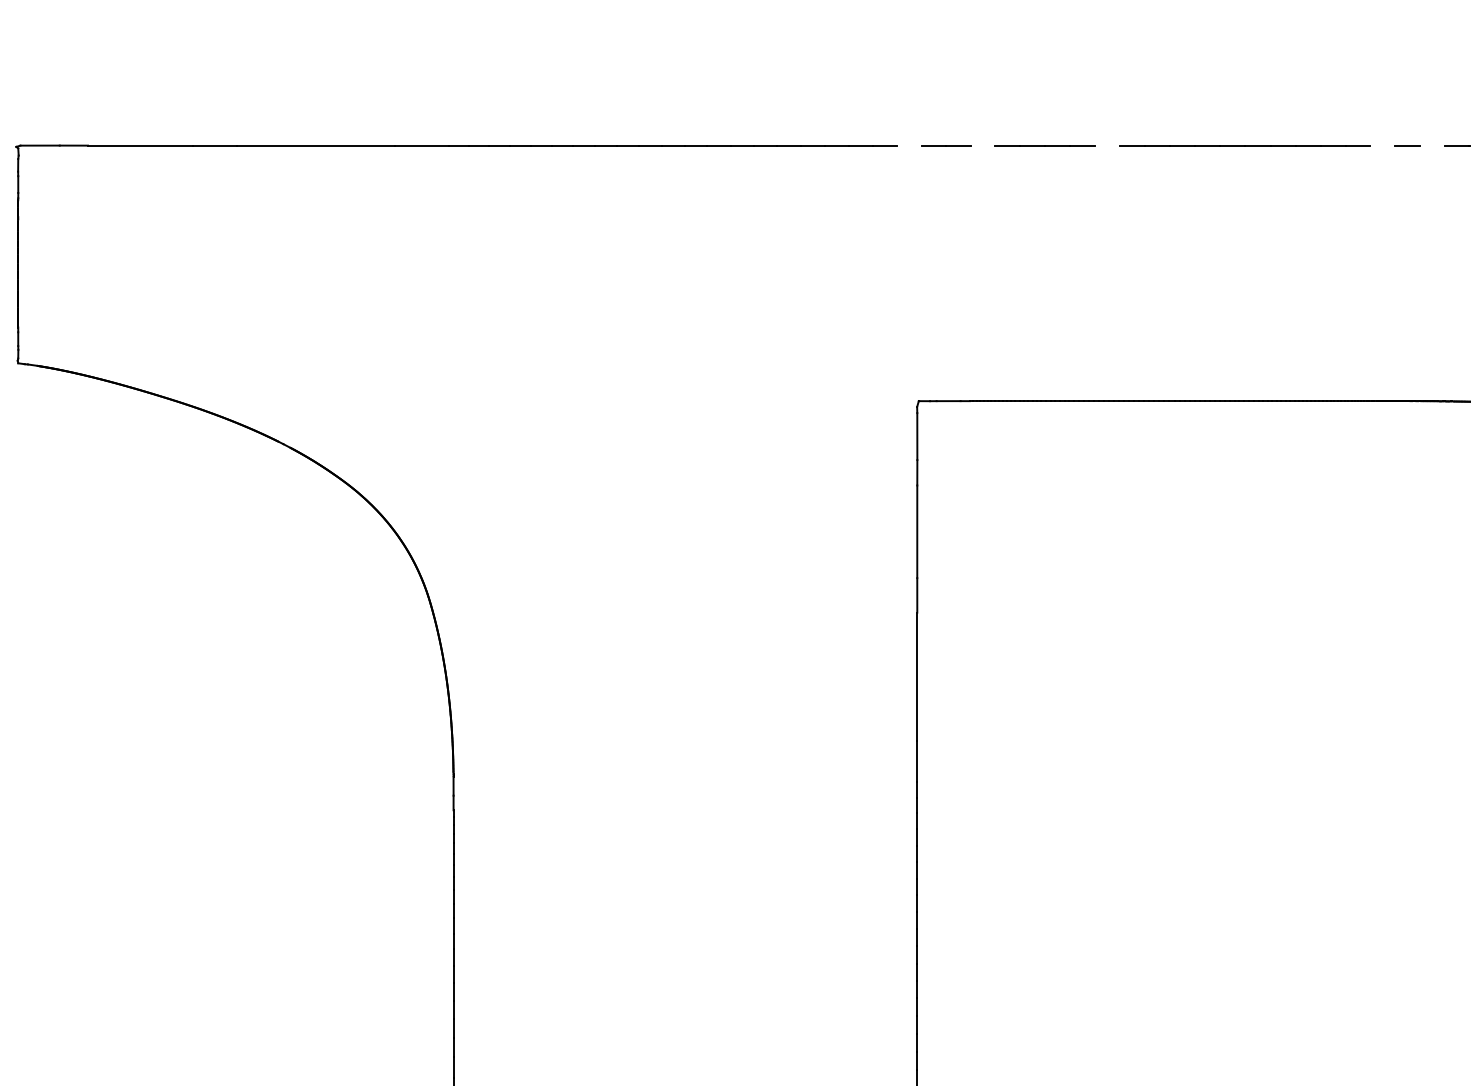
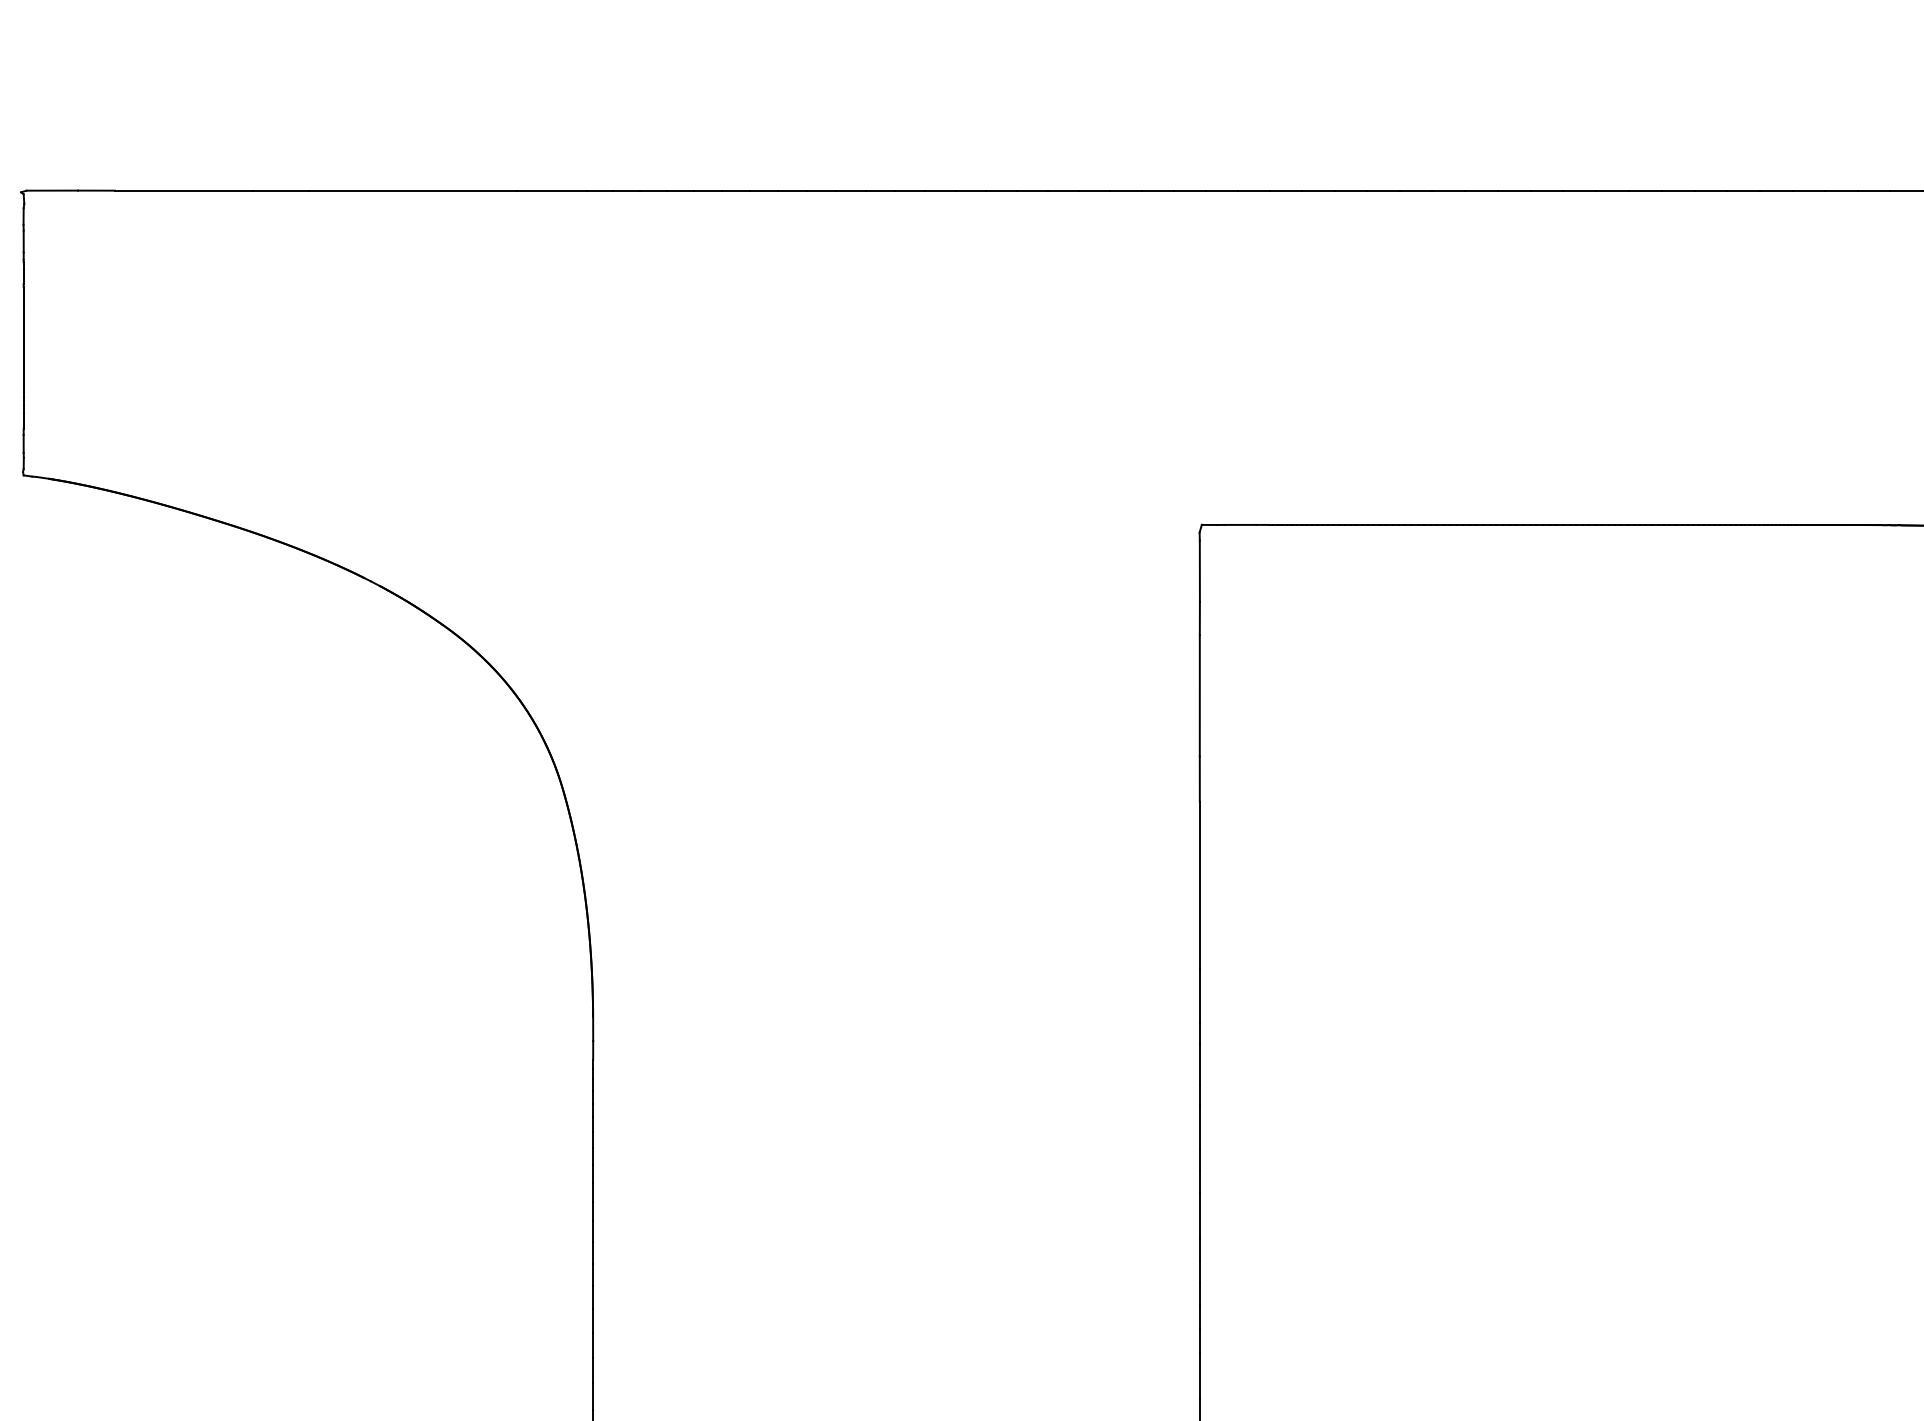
line: (909, 145) -> (1189, 190), added
line: (982, 145) -> (1285, 190), added
line: (1107, 145) -> (1448, 190), added
line: (1382, 145) -> (1808, 190), added
line: (1432, 145) -> (1873, 190), added

